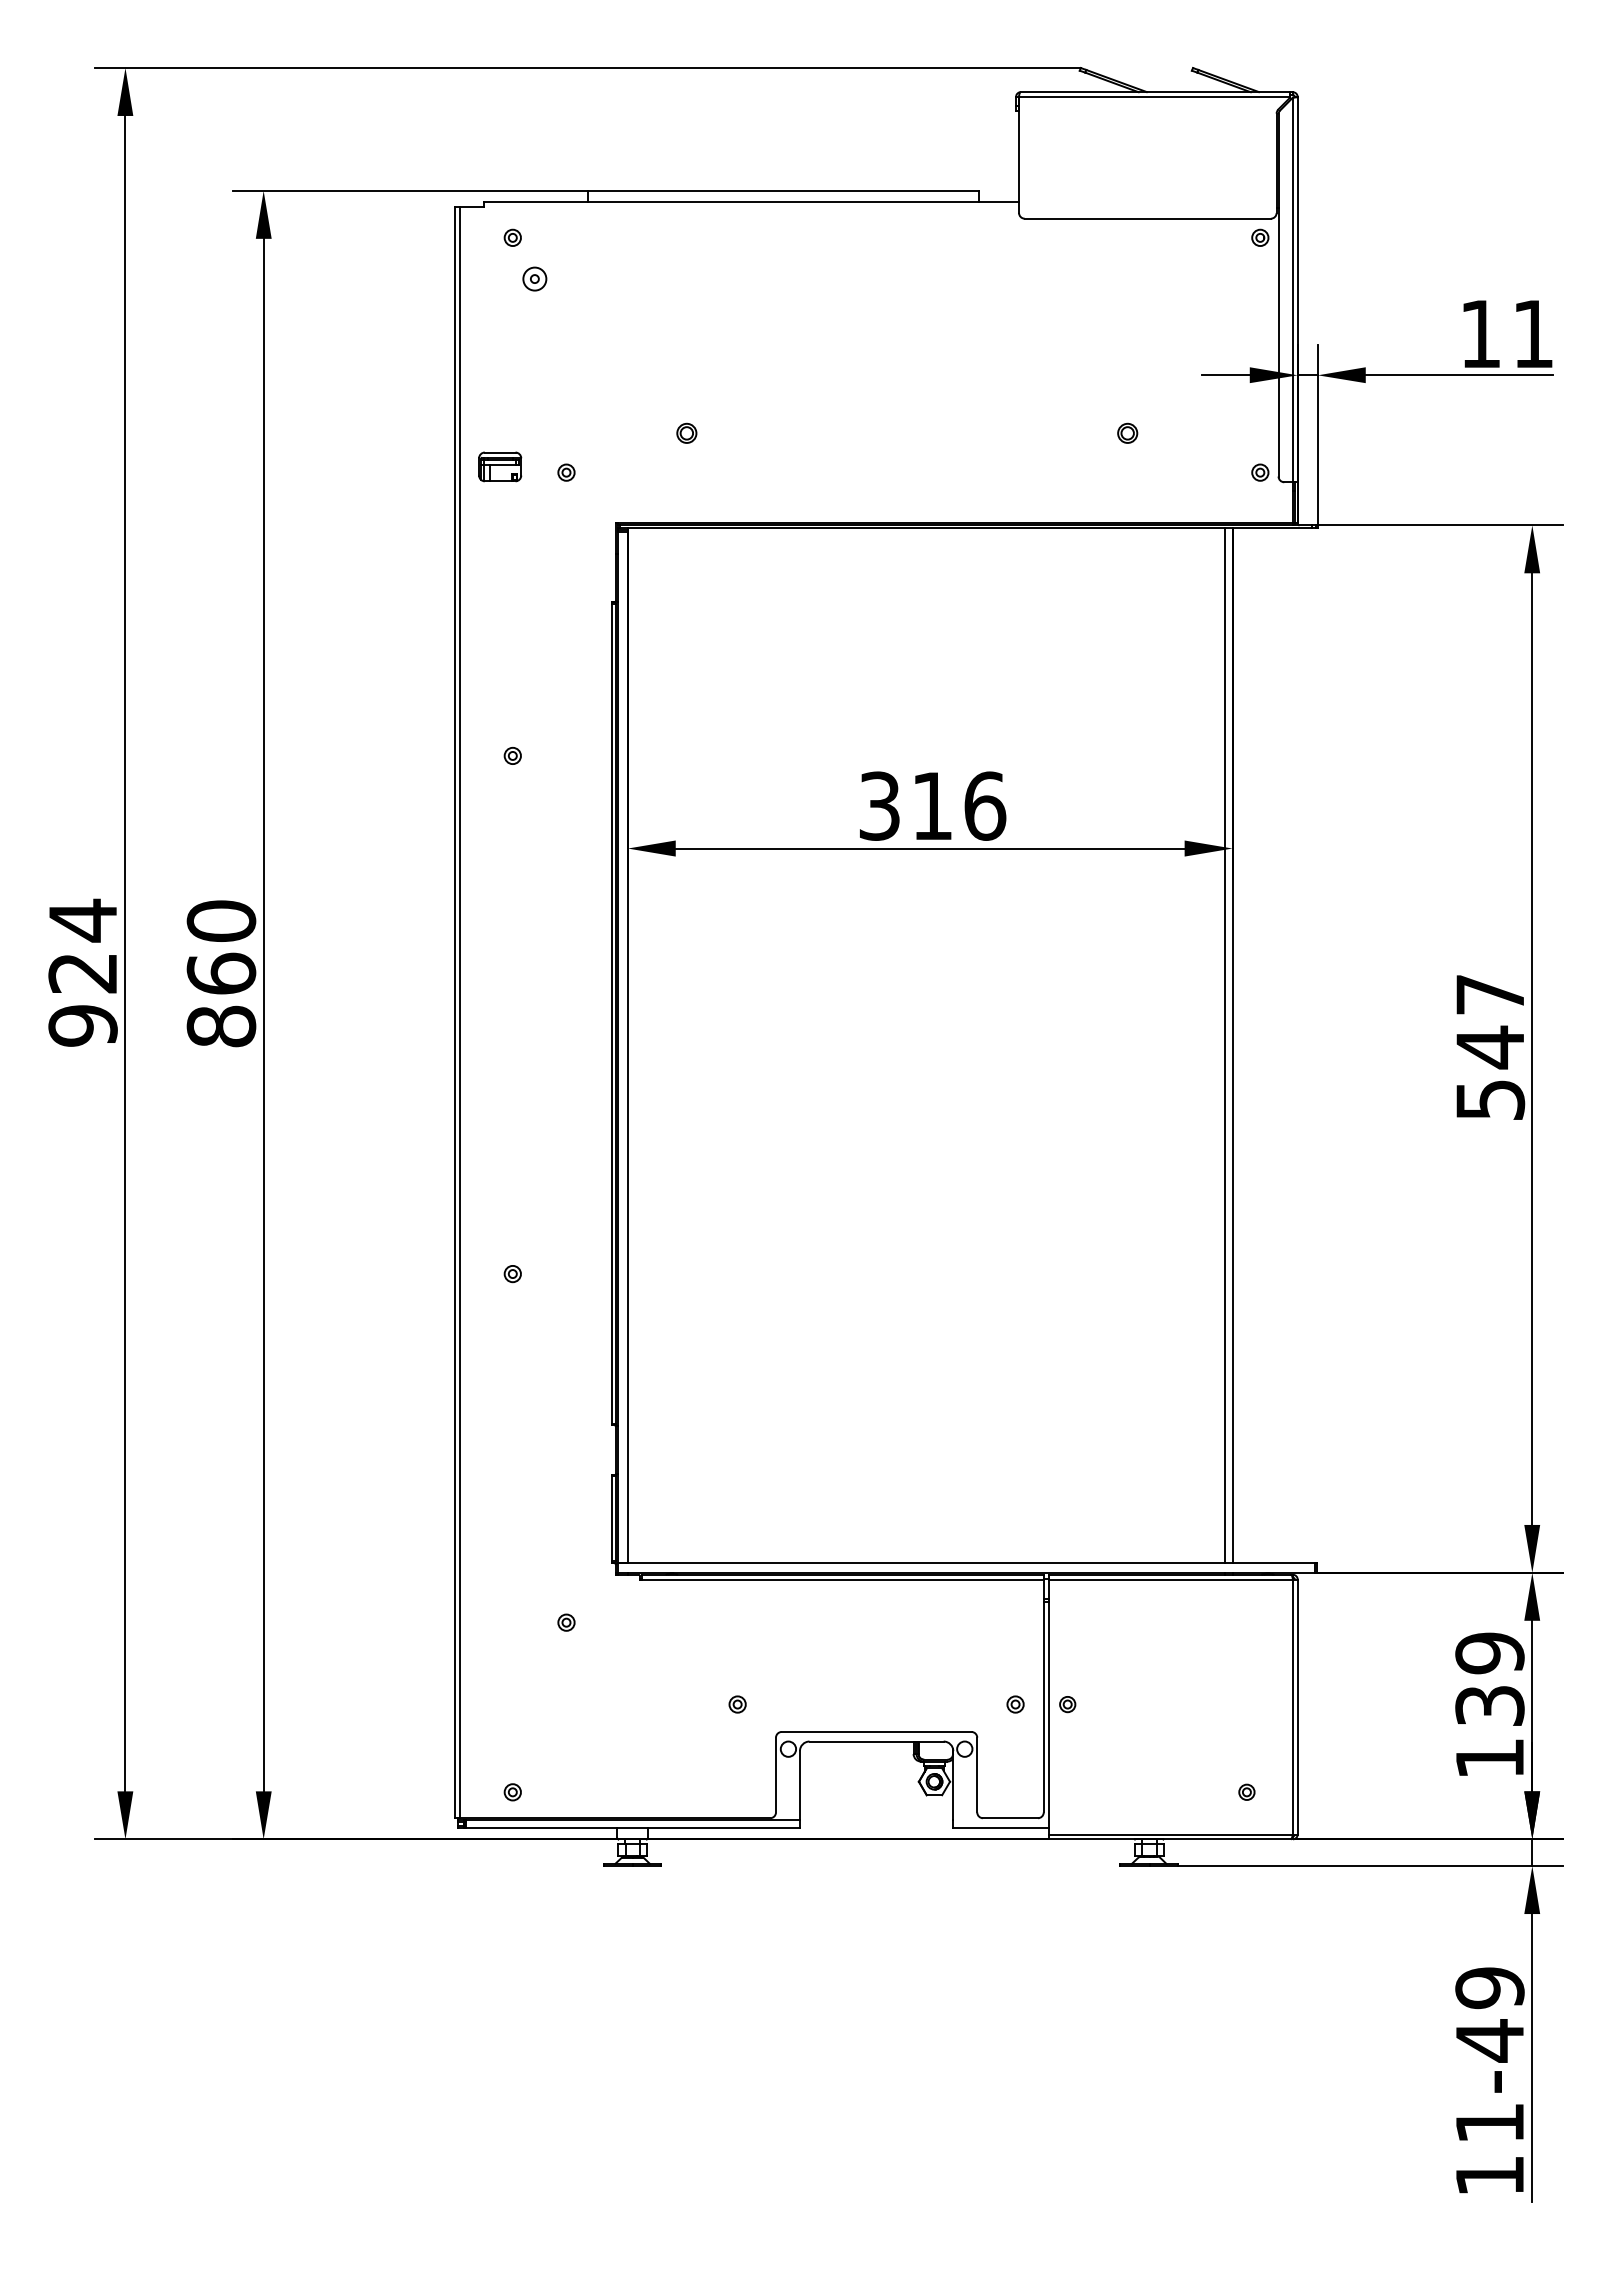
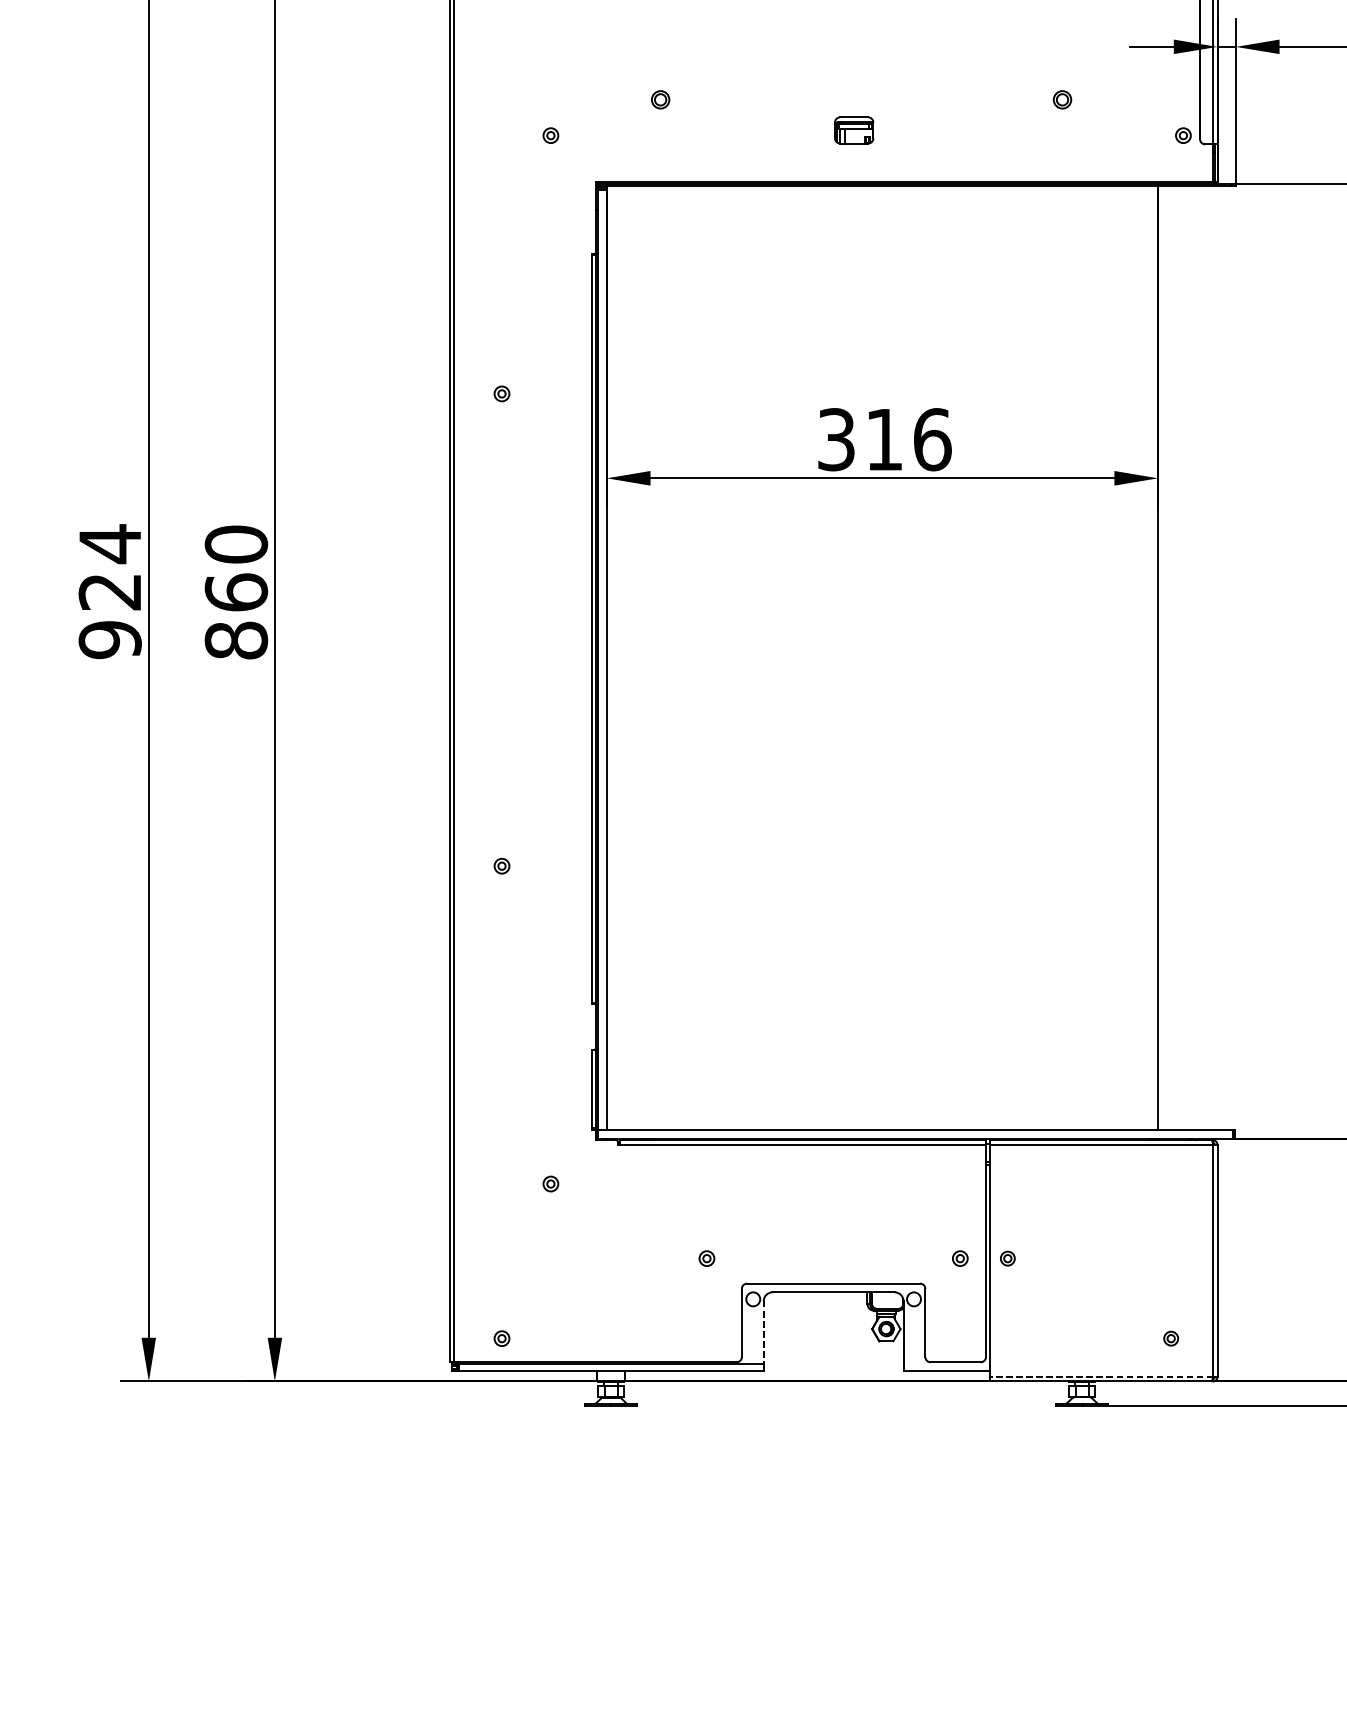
part: (500, 466) -> (854, 130), moved
line: (1224, 1045) -> (1150, 657), removed
line: (799, 1785) -> (763, 1332), solid -> dashed
line: (1170, 1834) -> (1101, 1377), solid -> dashed

